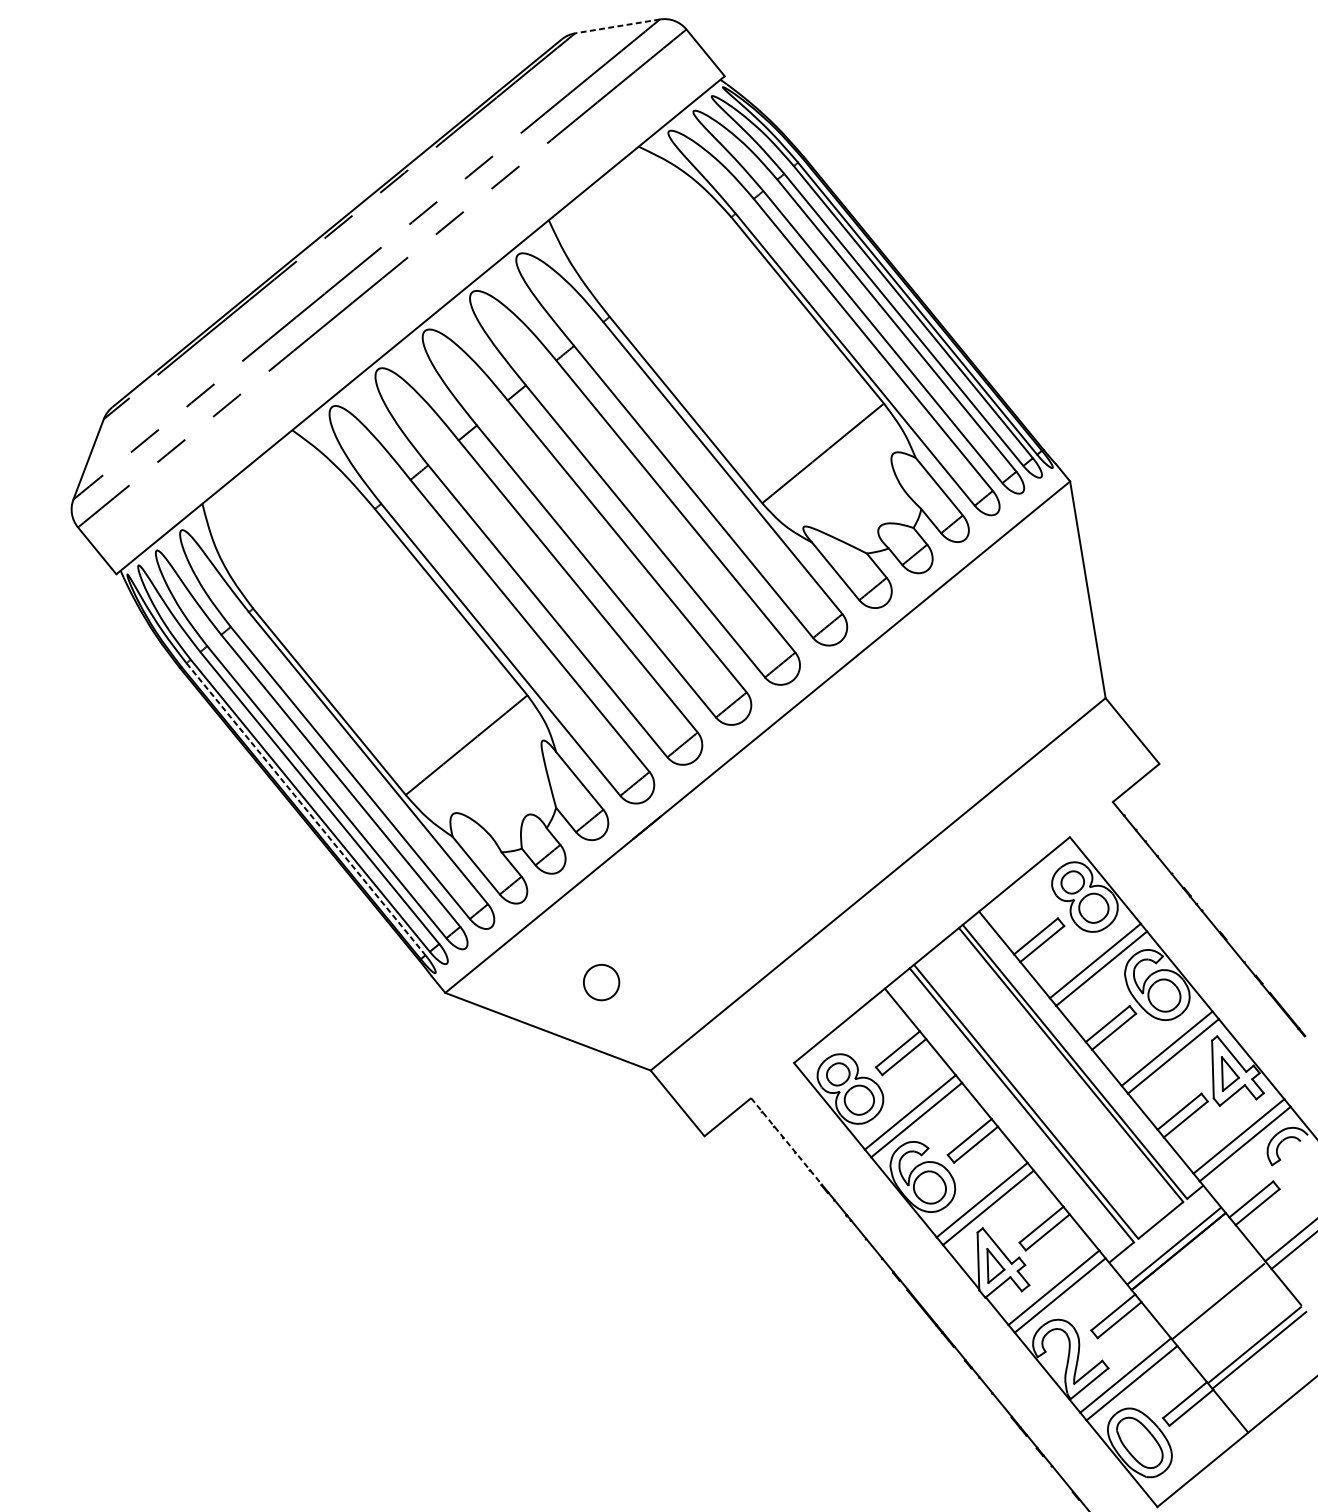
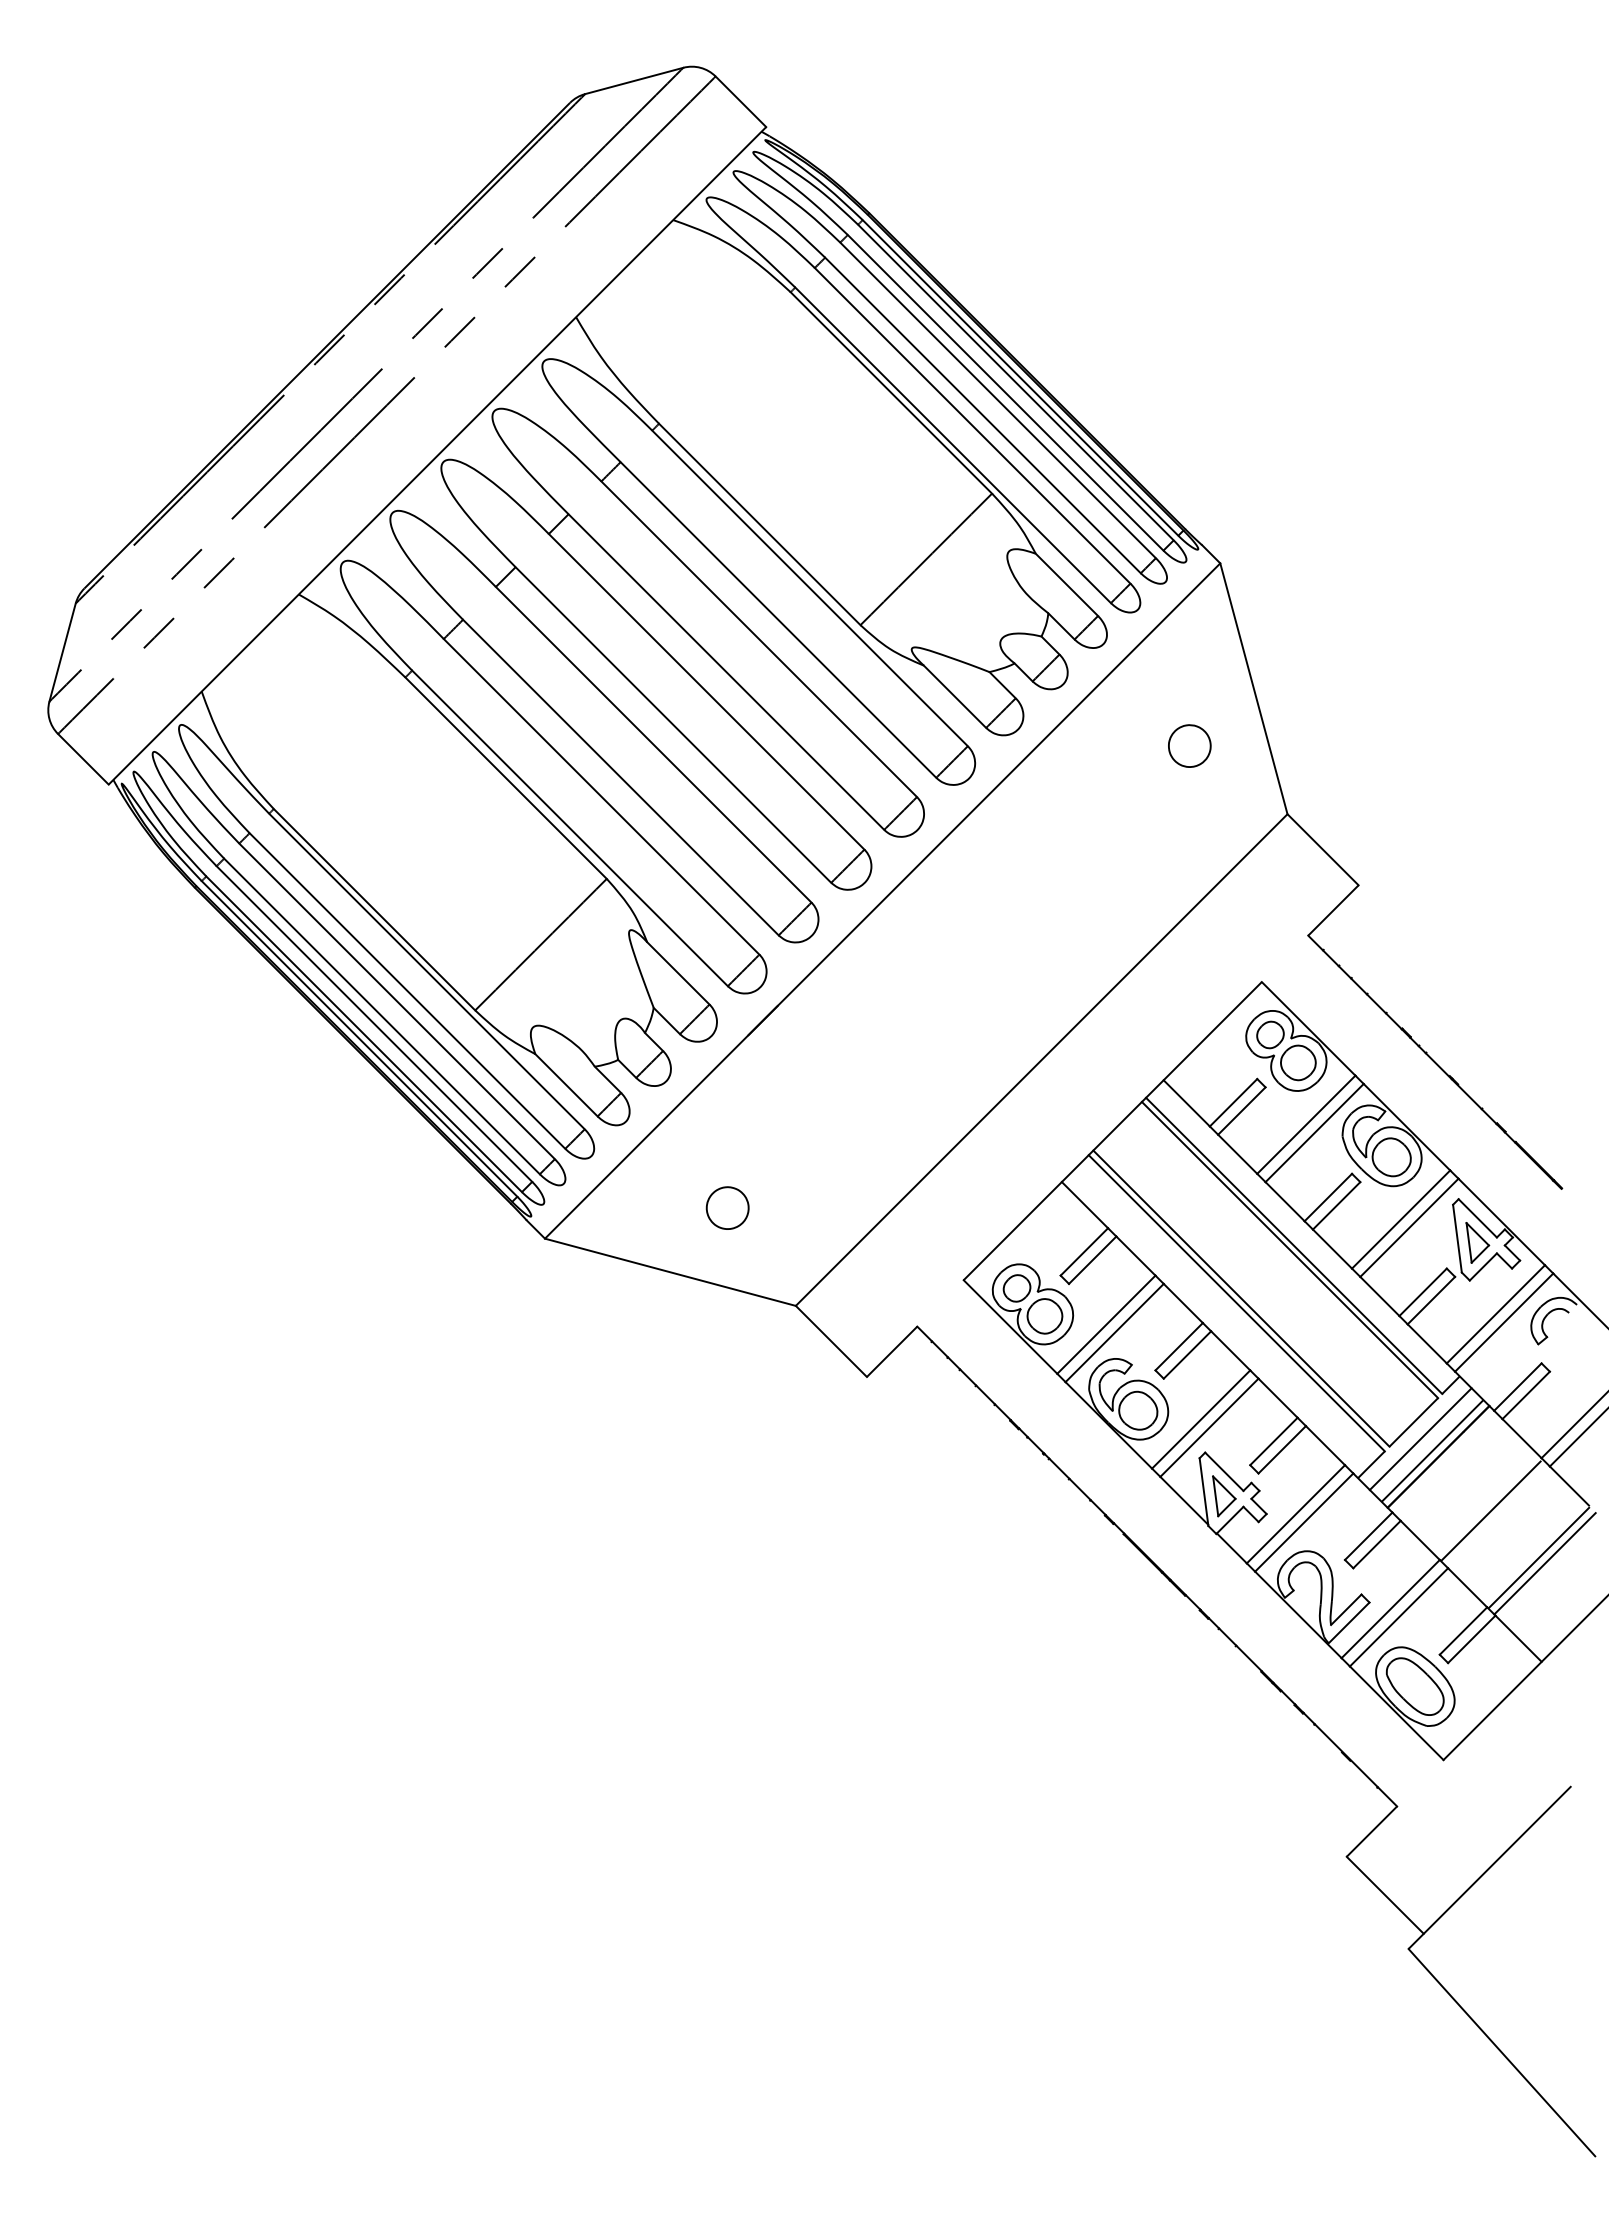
line: (617, 26) -> (634, 80), dashed -> solid
part: (1028, 632) -> (1189, 745), added
line: (305, 809) -> (359, 1039), dashed -> solid
line: (786, 1141) -> (964, 1373), dashed -> solid
line: (1165, 1235) -> (1420, 1439), added

